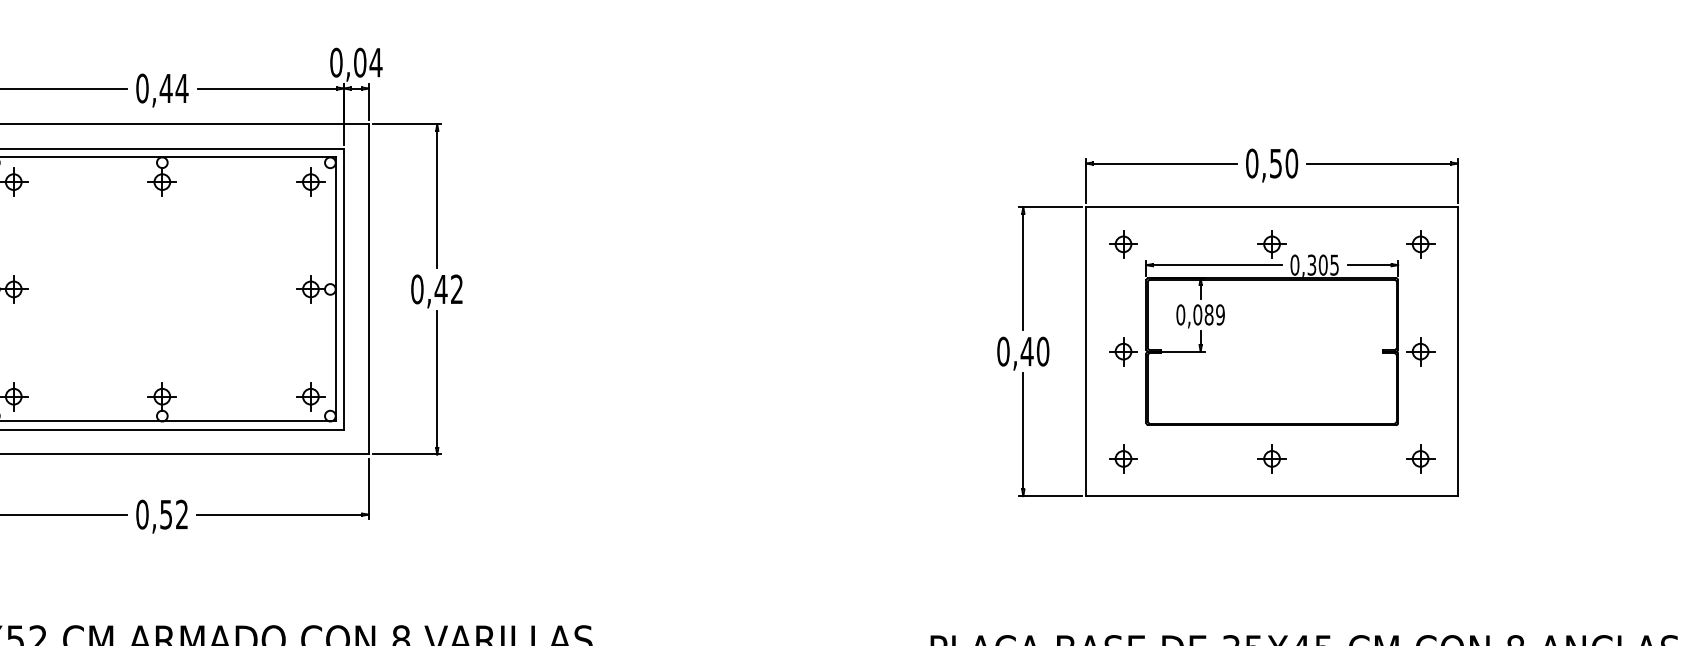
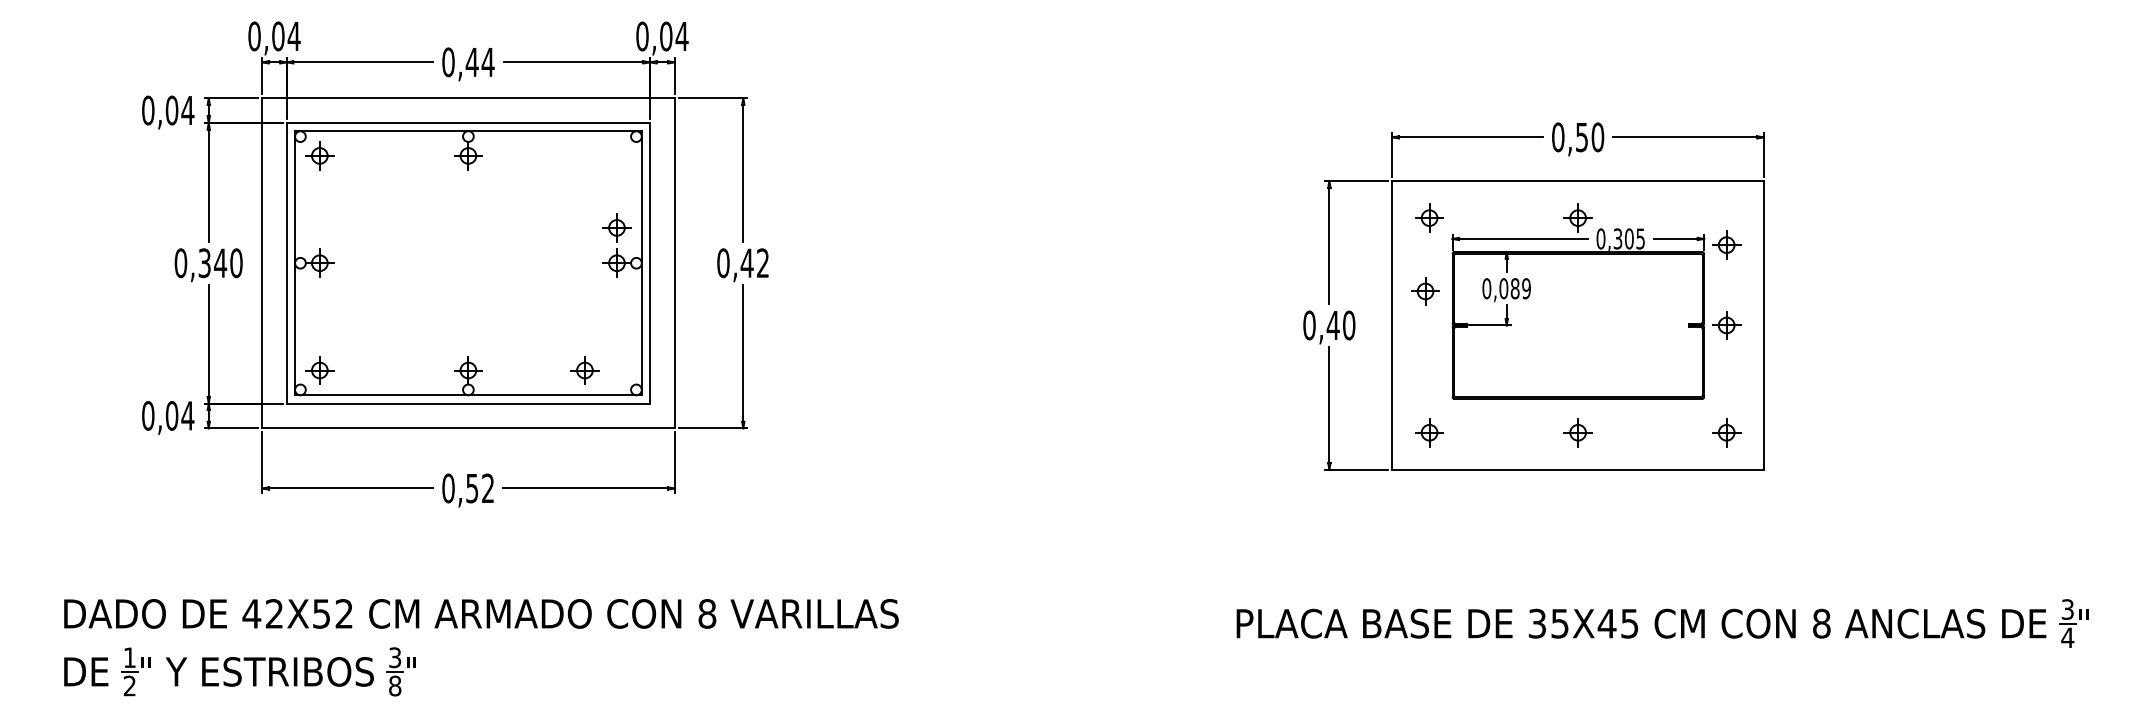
part: (310, 181) -> (616, 227), moved
part: (1420, 243) -> (1726, 244), moved
part: (1123, 351) -> (1425, 291), moved
part: (310, 396) -> (584, 370), moved

